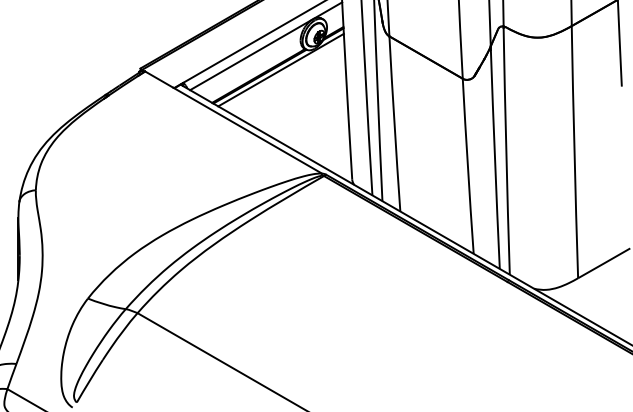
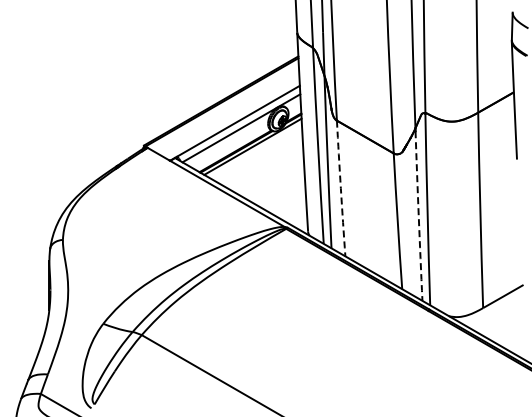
arc: (394, 123) -> (340, 188), solid -> dashed
arc: (494, 160) -> (418, 216), solid -> dashed

